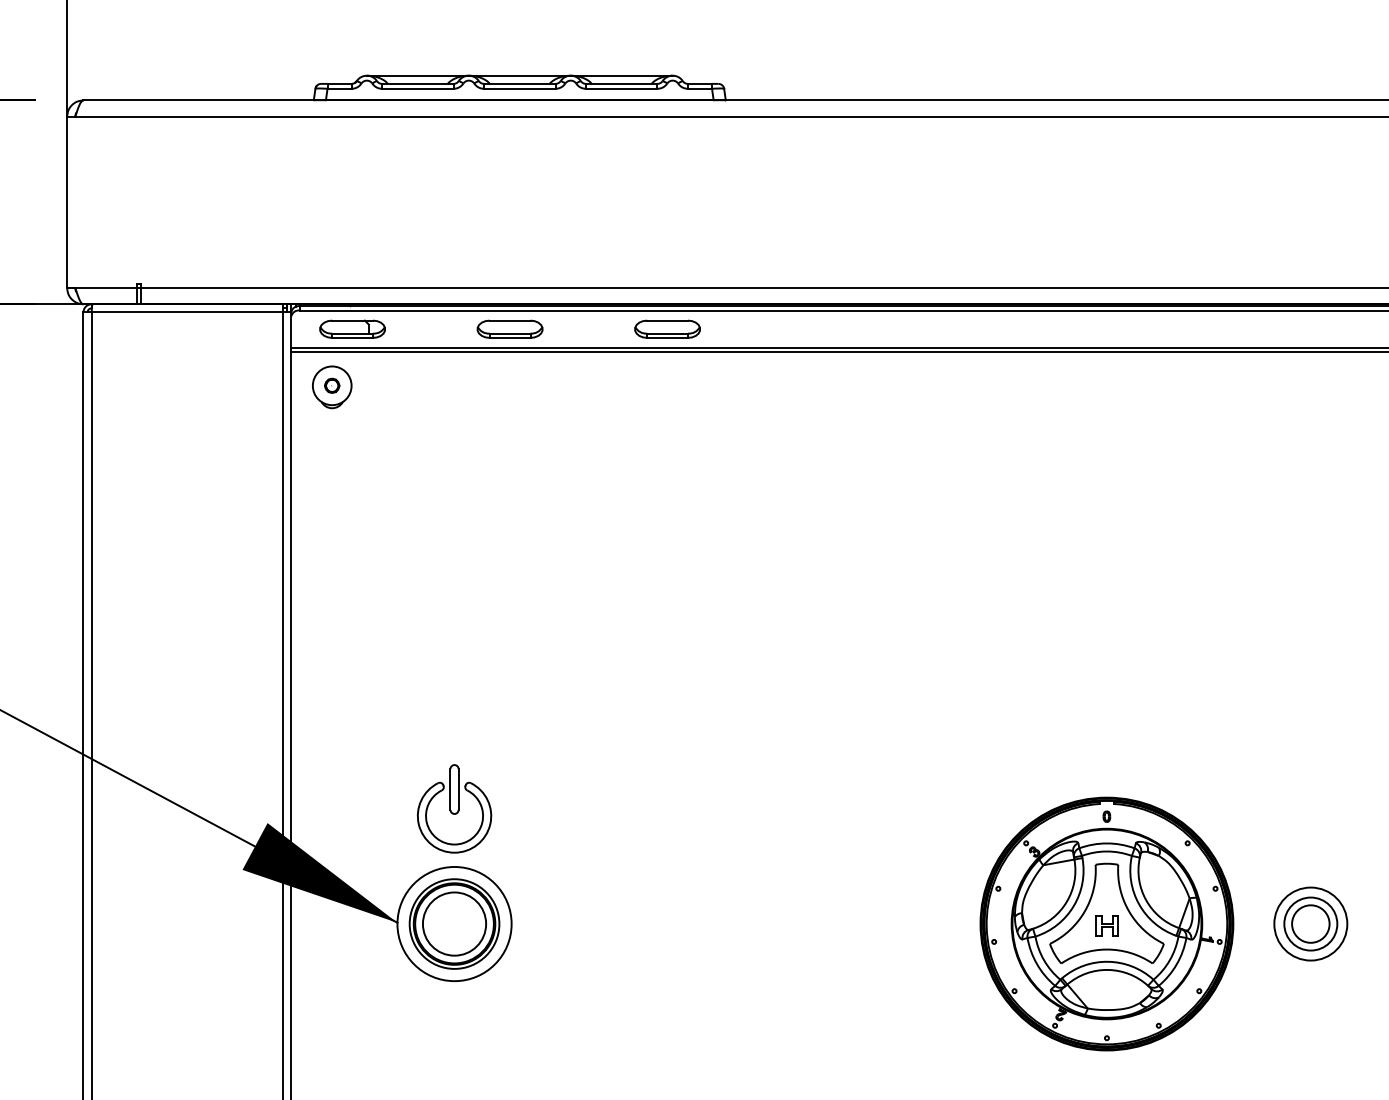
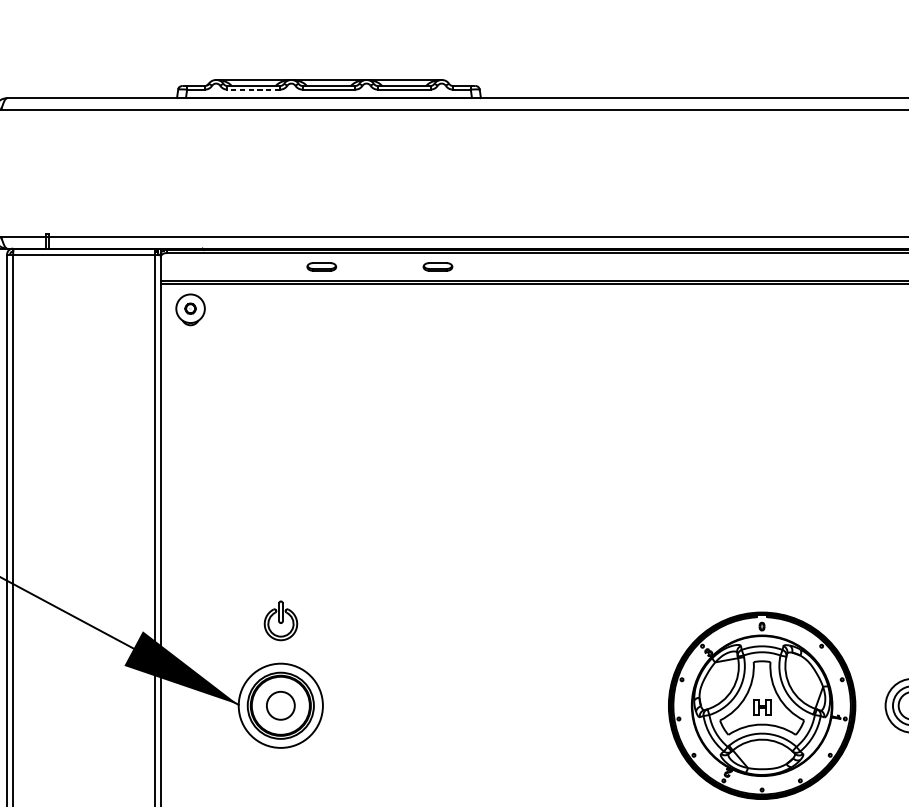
line: (417, 88) -> (253, 89), solid -> dashed
part: (352, 328) -> (205, 266), removed
part: (509, 328) -> (321, 266), size x0.6
part: (667, 328) -> (437, 266), size x0.6
part: (454, 808) -> (280, 620), size x0.6
circle: (454, 923) -> (280, 705), size x0.6

